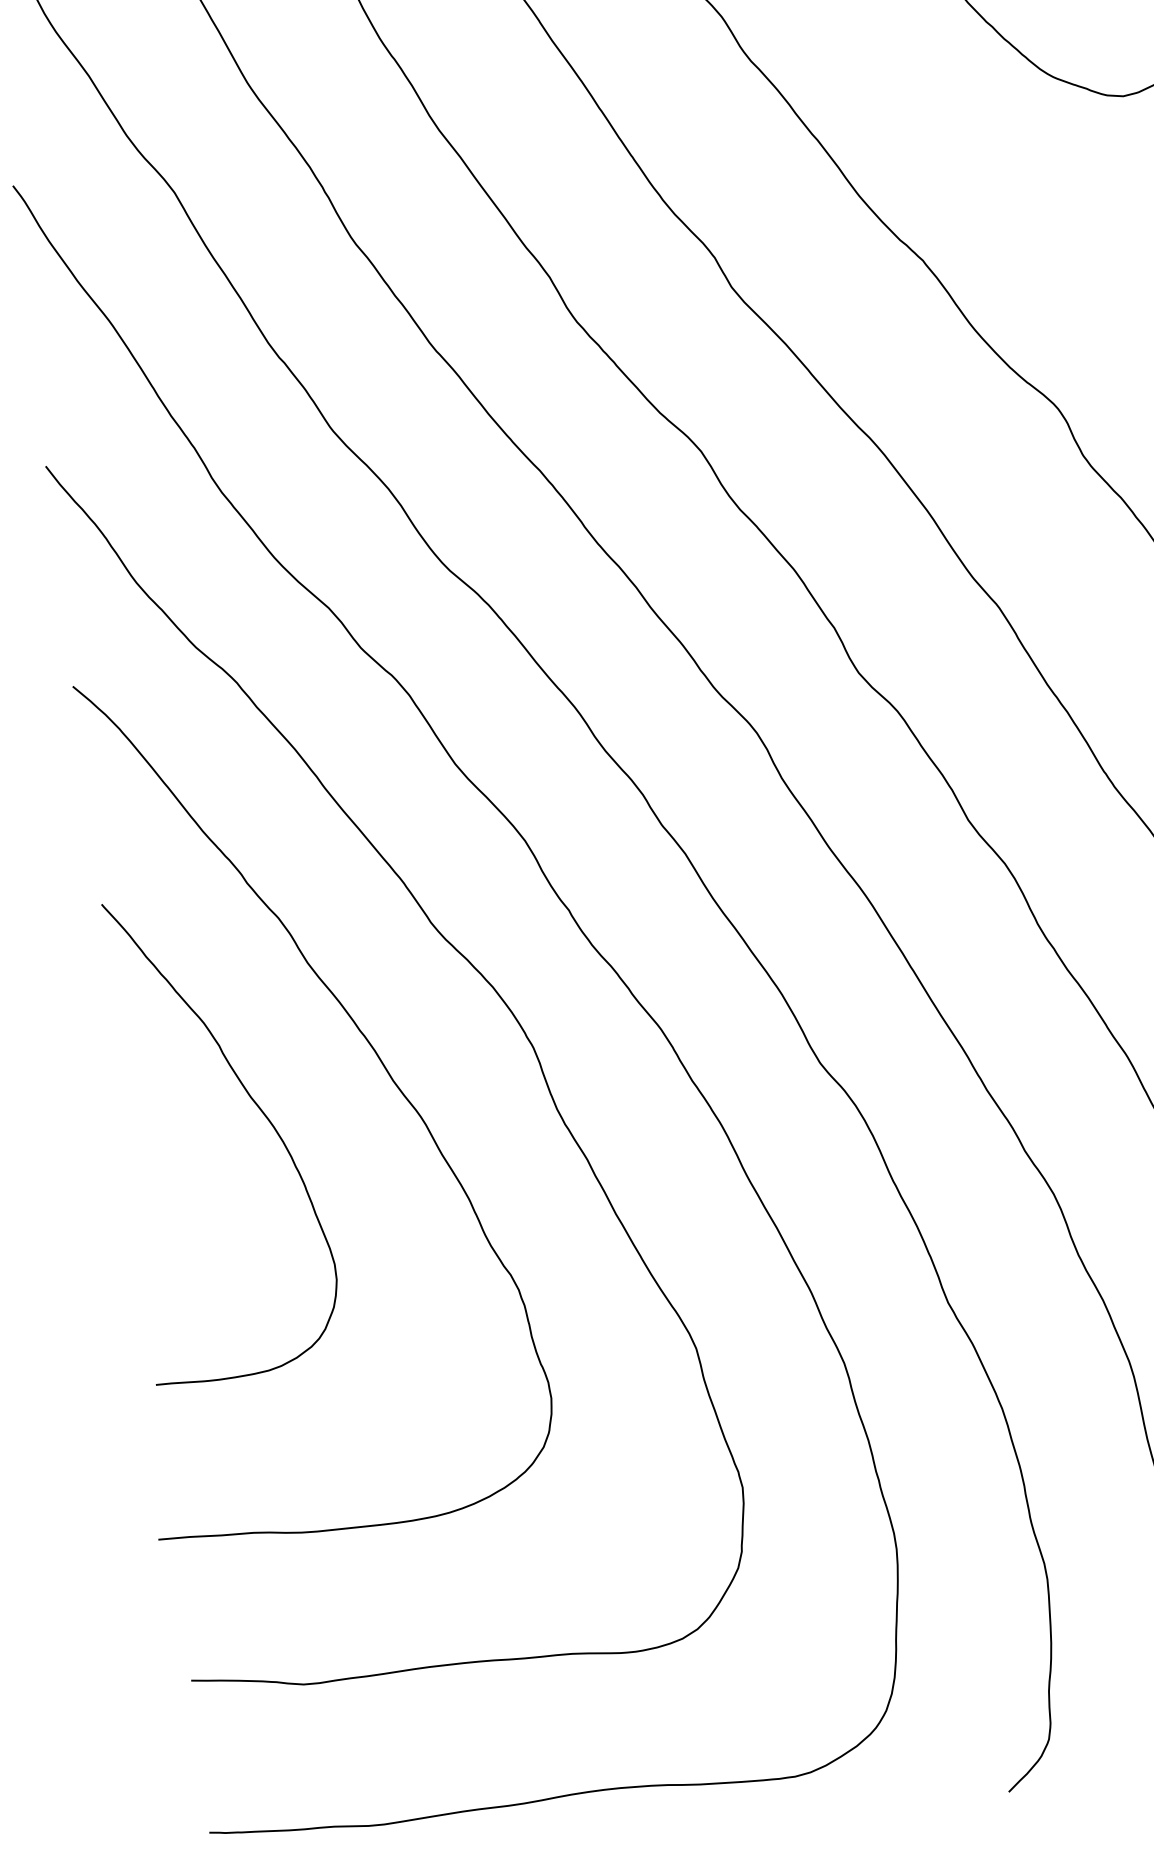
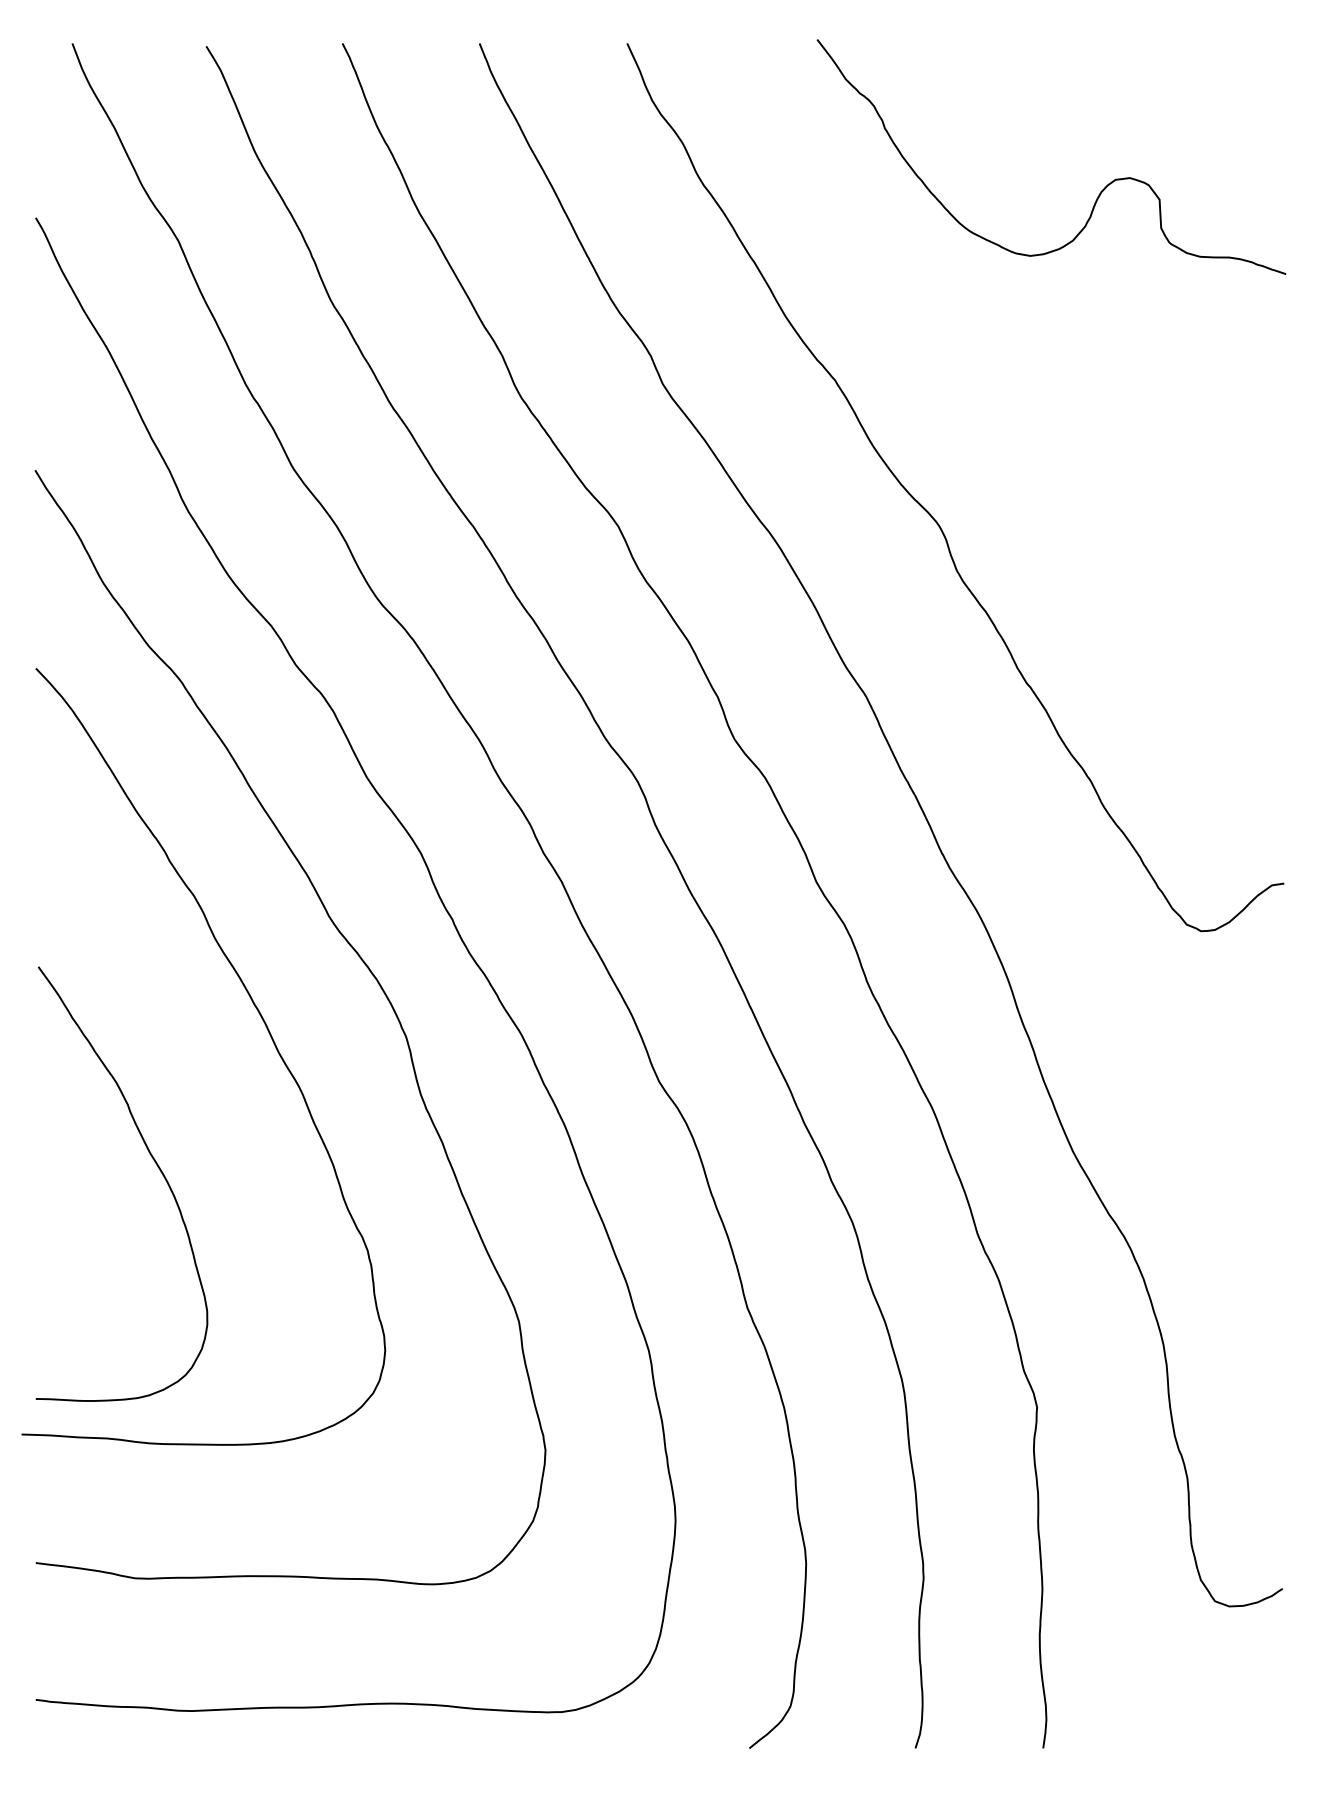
curve: (256, 1106) -> (154, 1162), moved

